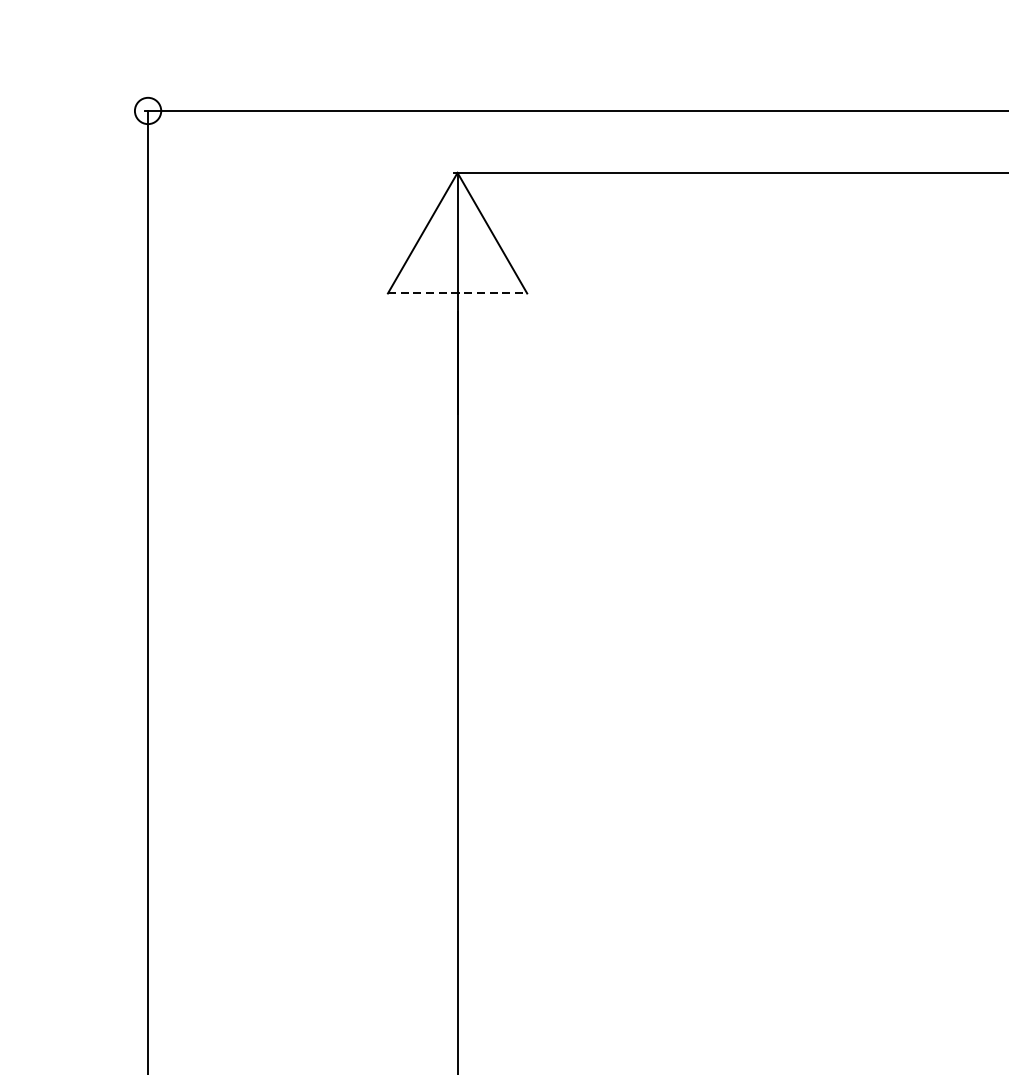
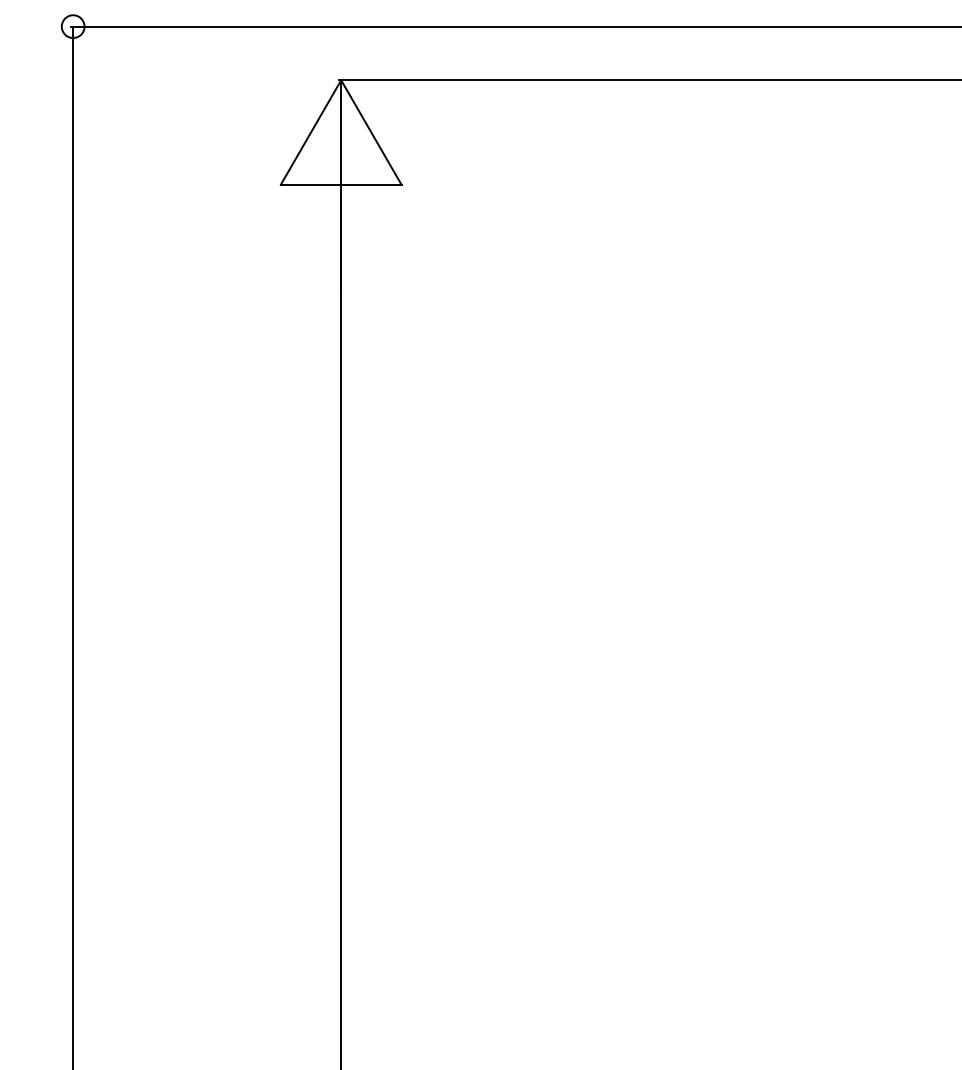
line: (457, 293) -> (341, 184), dashed -> solid

